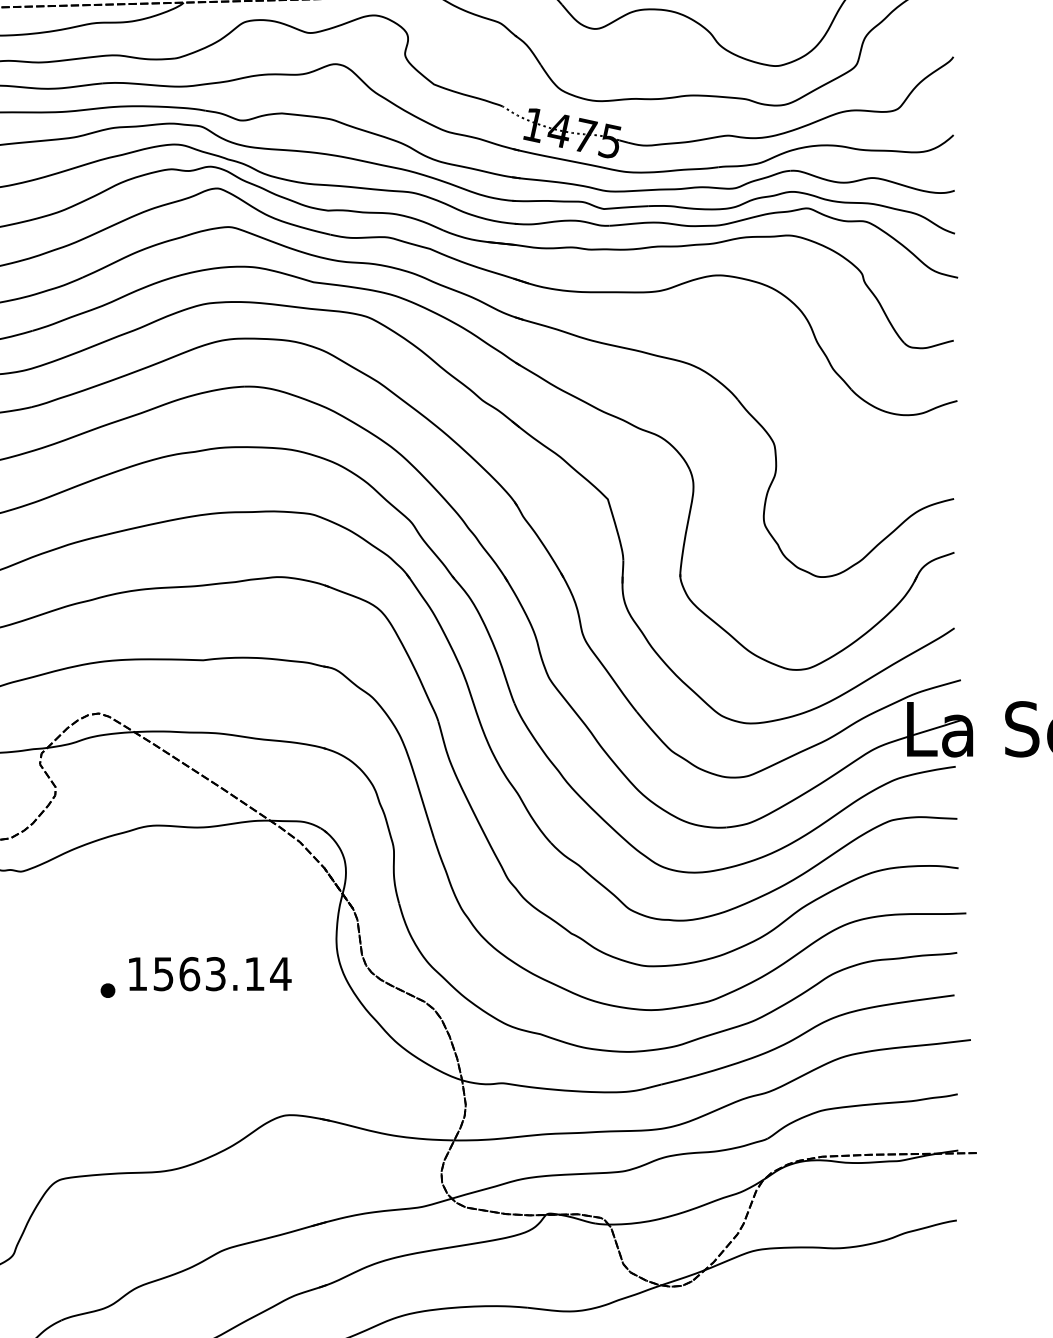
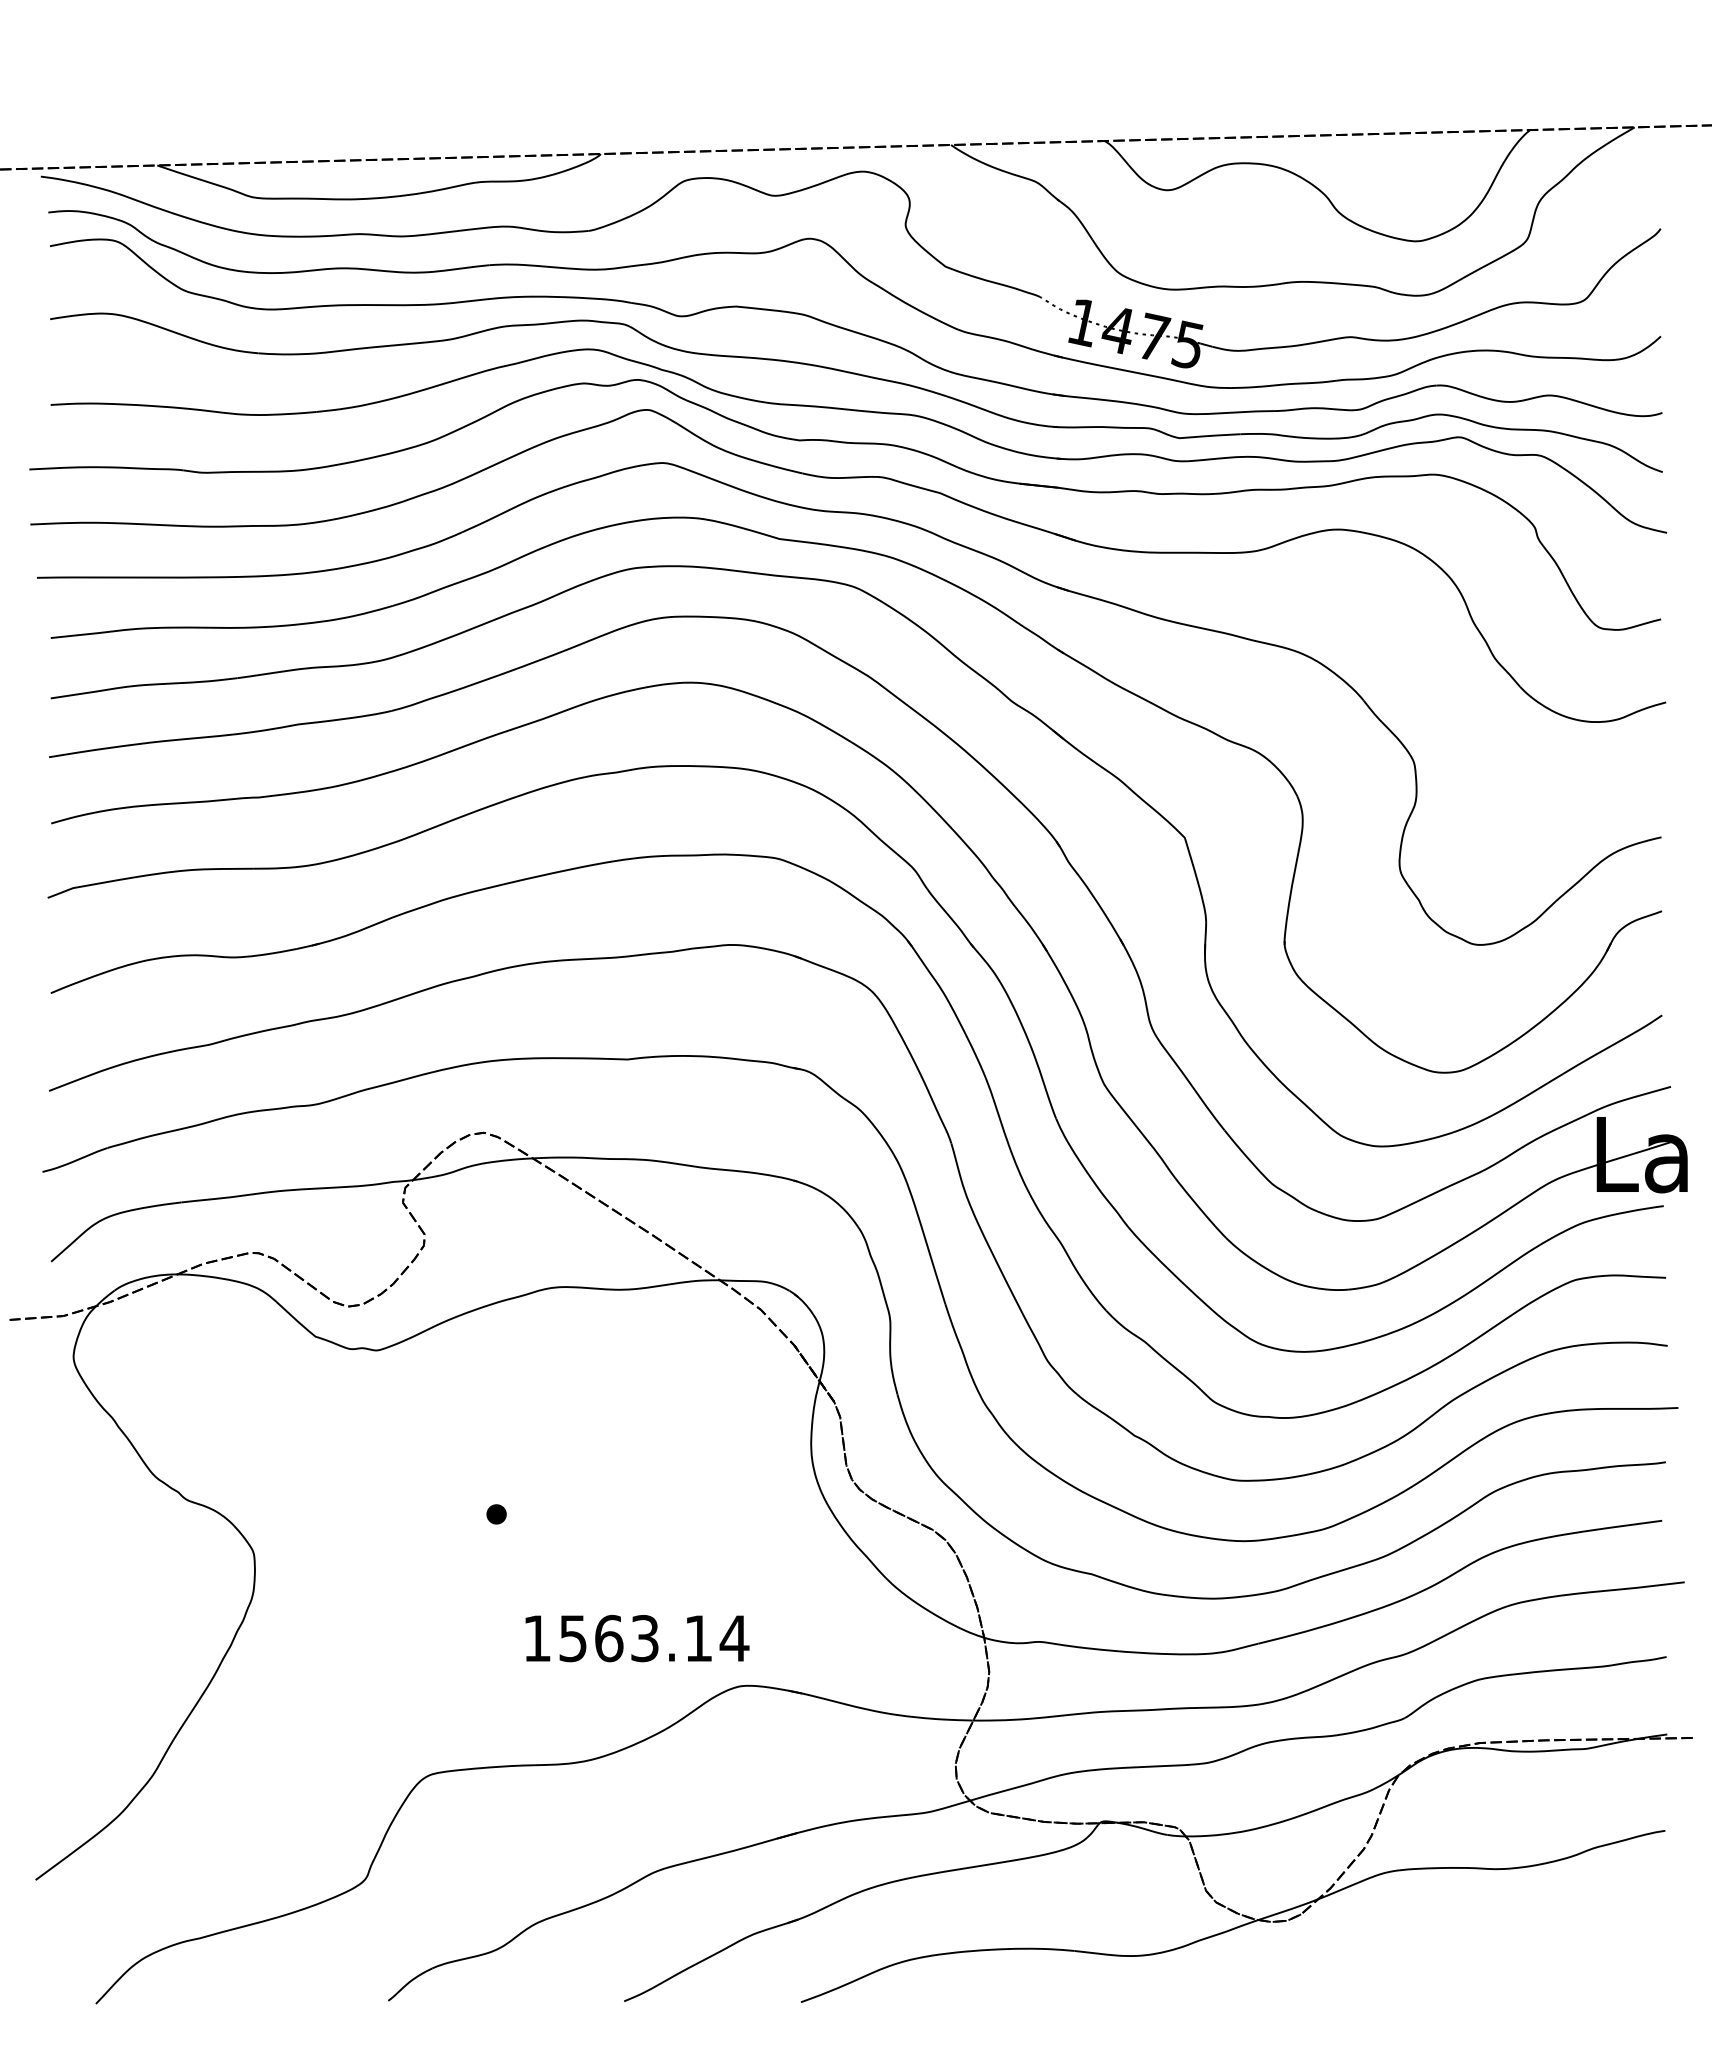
text: (210, 974) -> (637, 1638), moved

